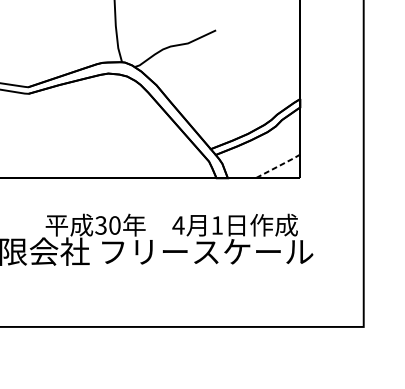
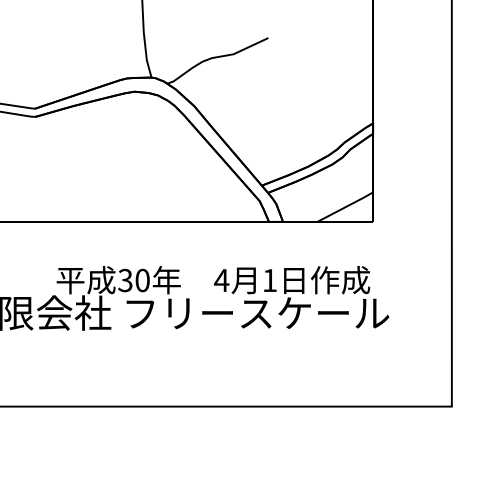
line: (278, 166) -> (345, 207), dashed -> solid

